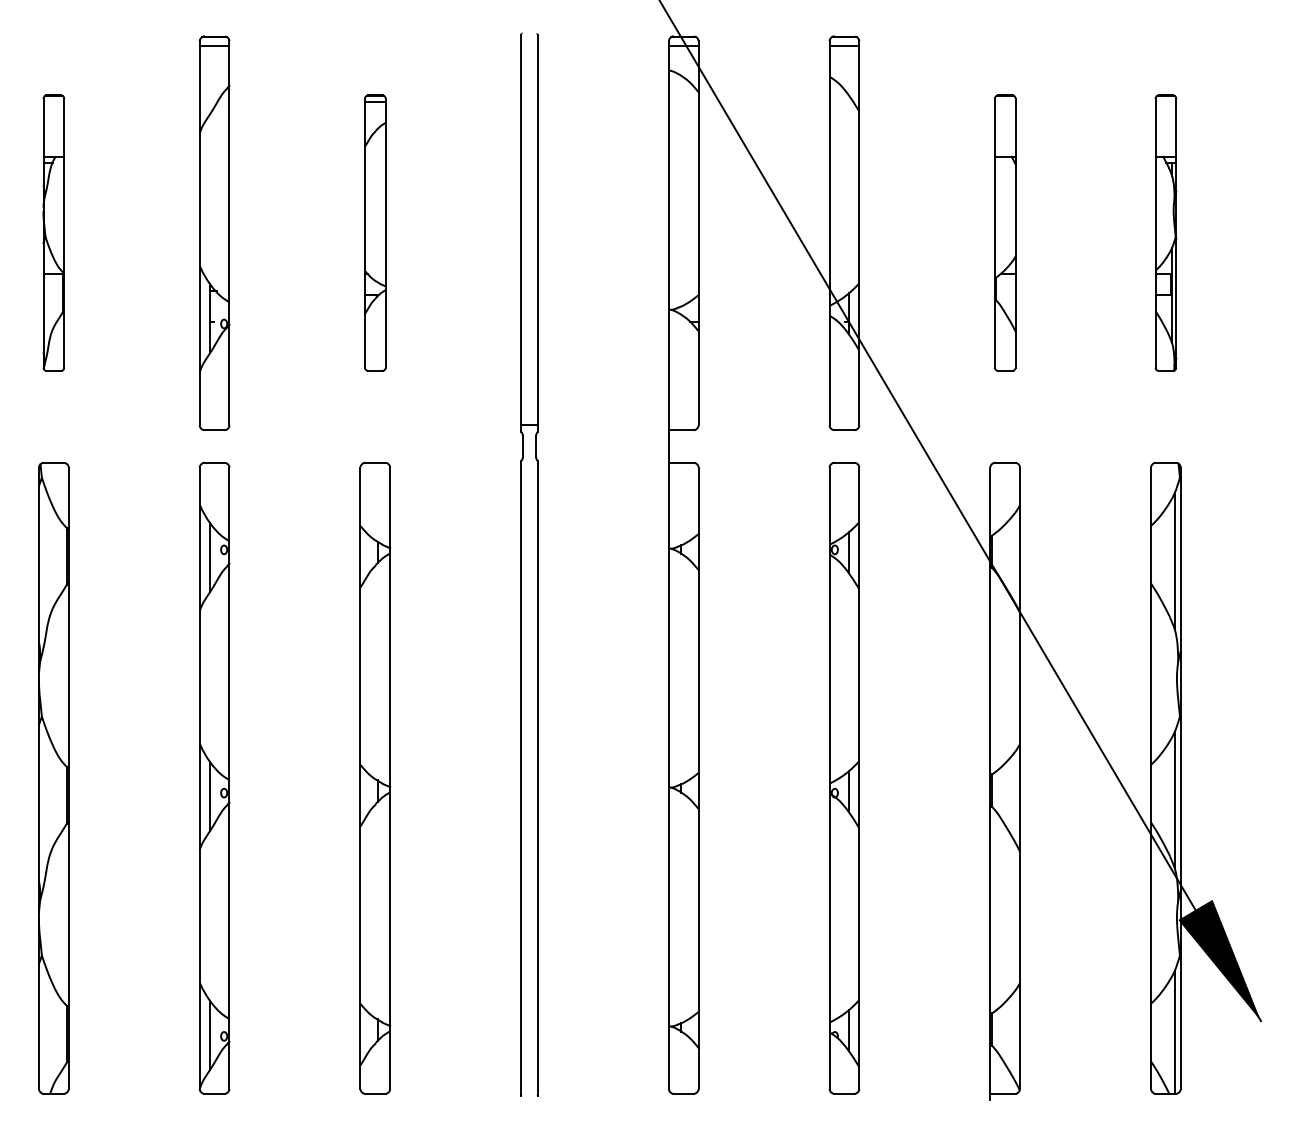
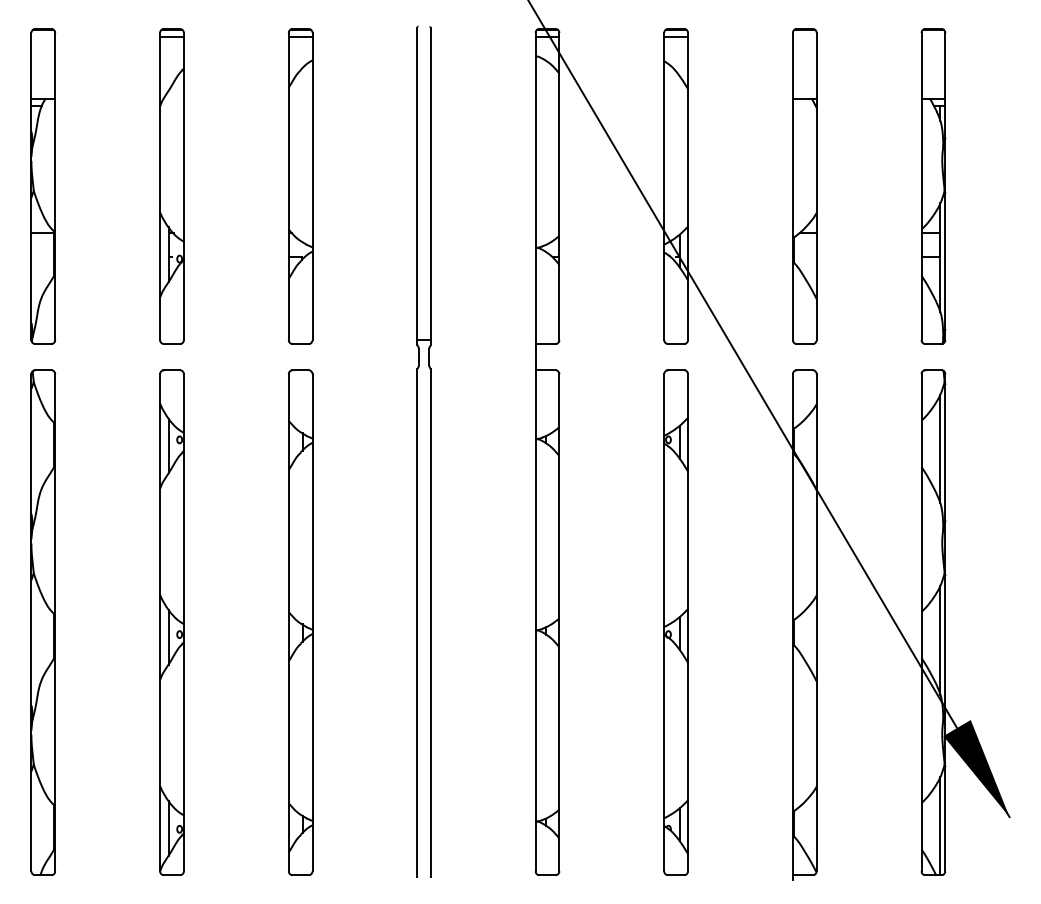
part: (53, 232) -> (43, 185), size x1.43
part: (375, 232) -> (300, 185), size x1.43
part: (1005, 232) -> (805, 185), size x1.43
part: (1165, 232) -> (933, 185), size x1.43

